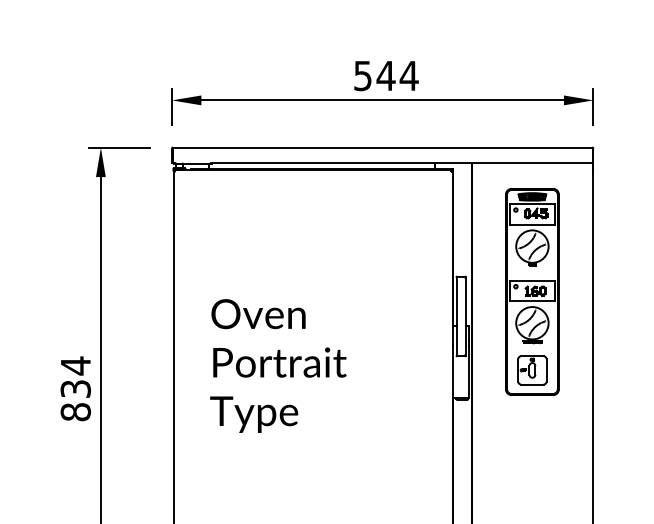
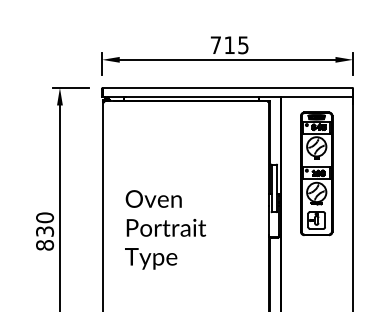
text: (385, 76) -> (229, 45), 544 -> 715
text: (76, 365) -> (45, 217), 834 -> 830
text: (278, 365) -> (165, 229), moved

